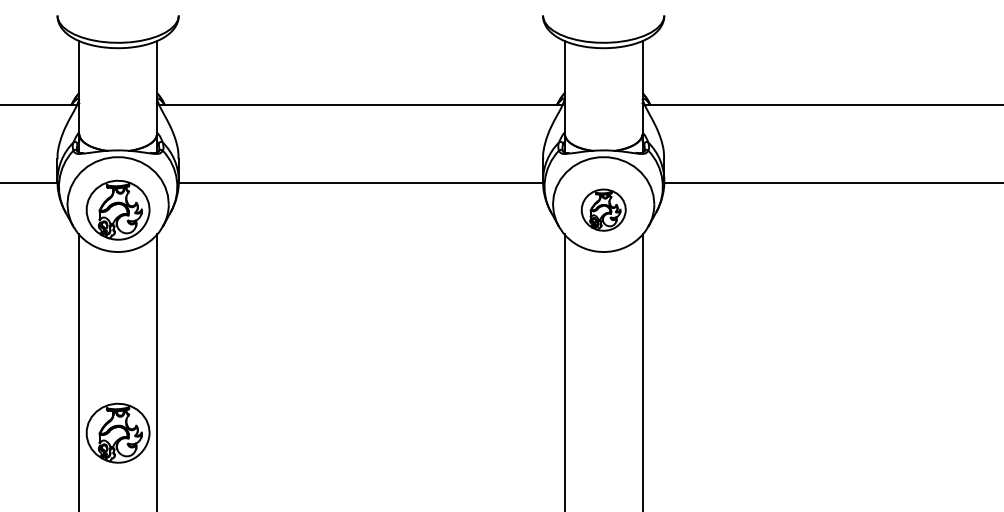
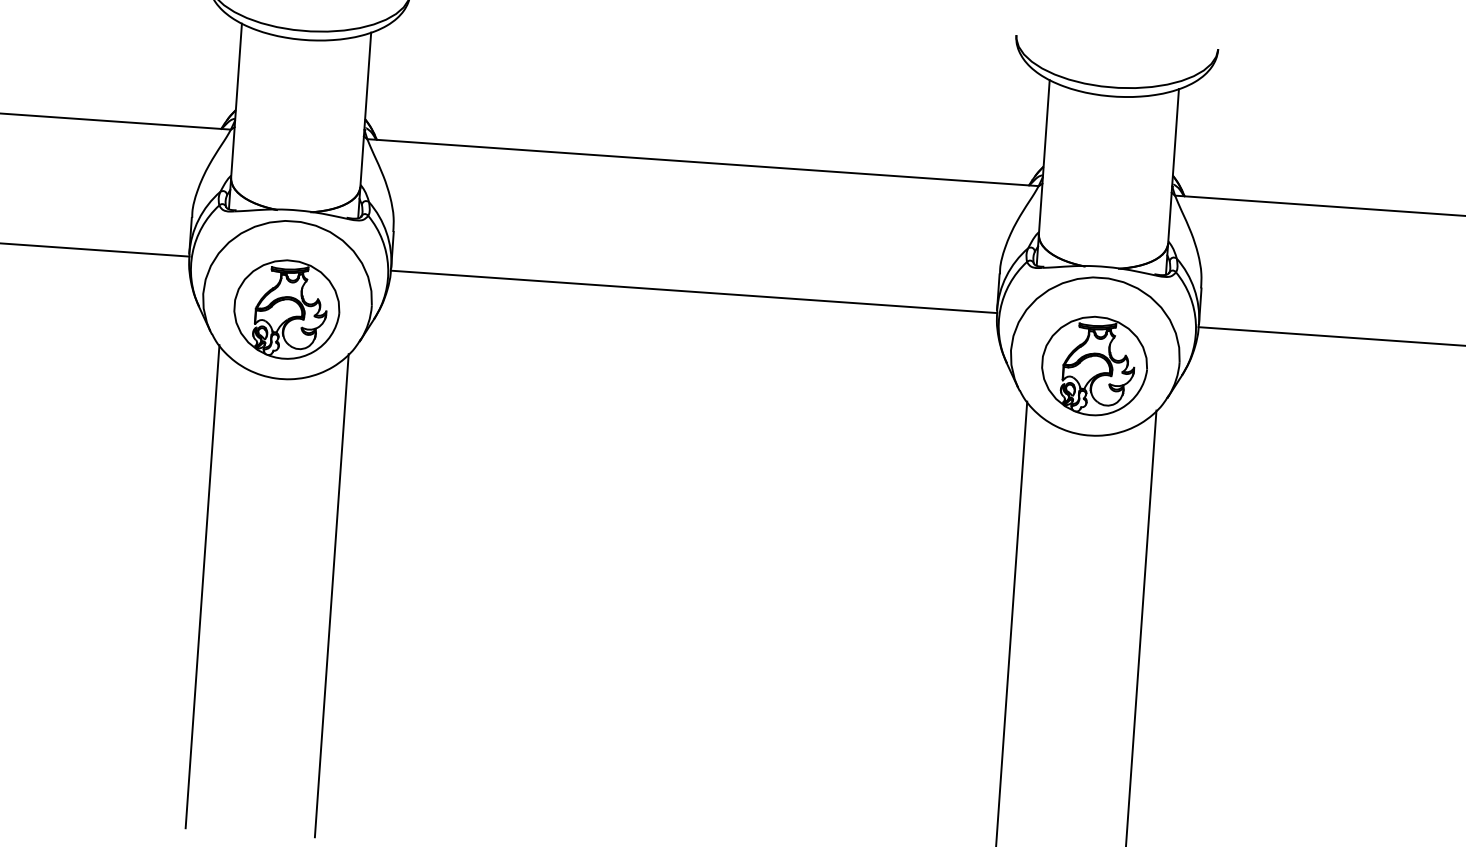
part: (603, 209) -> (1094, 364), size x1.43
part: (117, 432) -> (259, 679), removed

